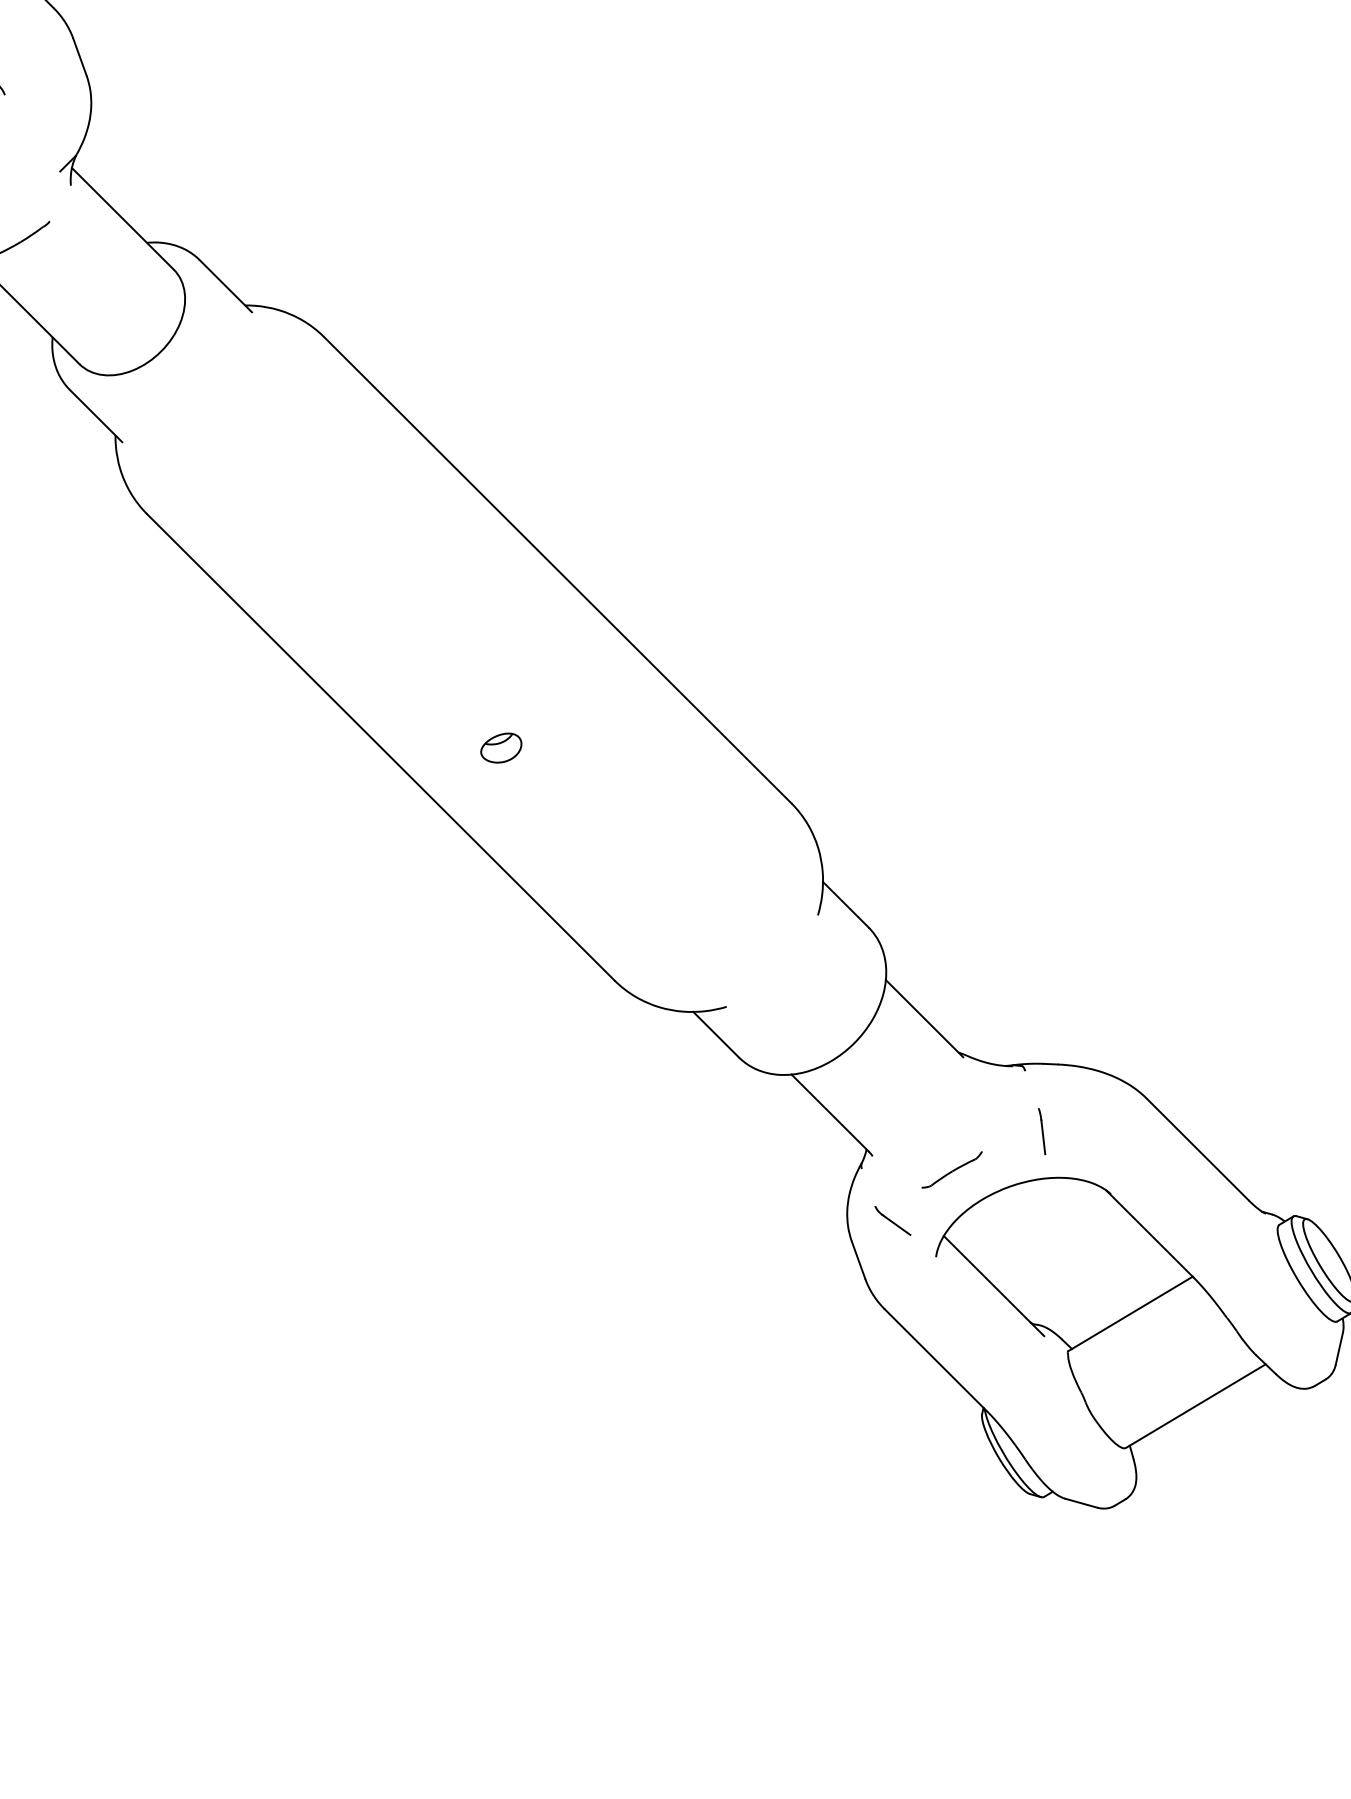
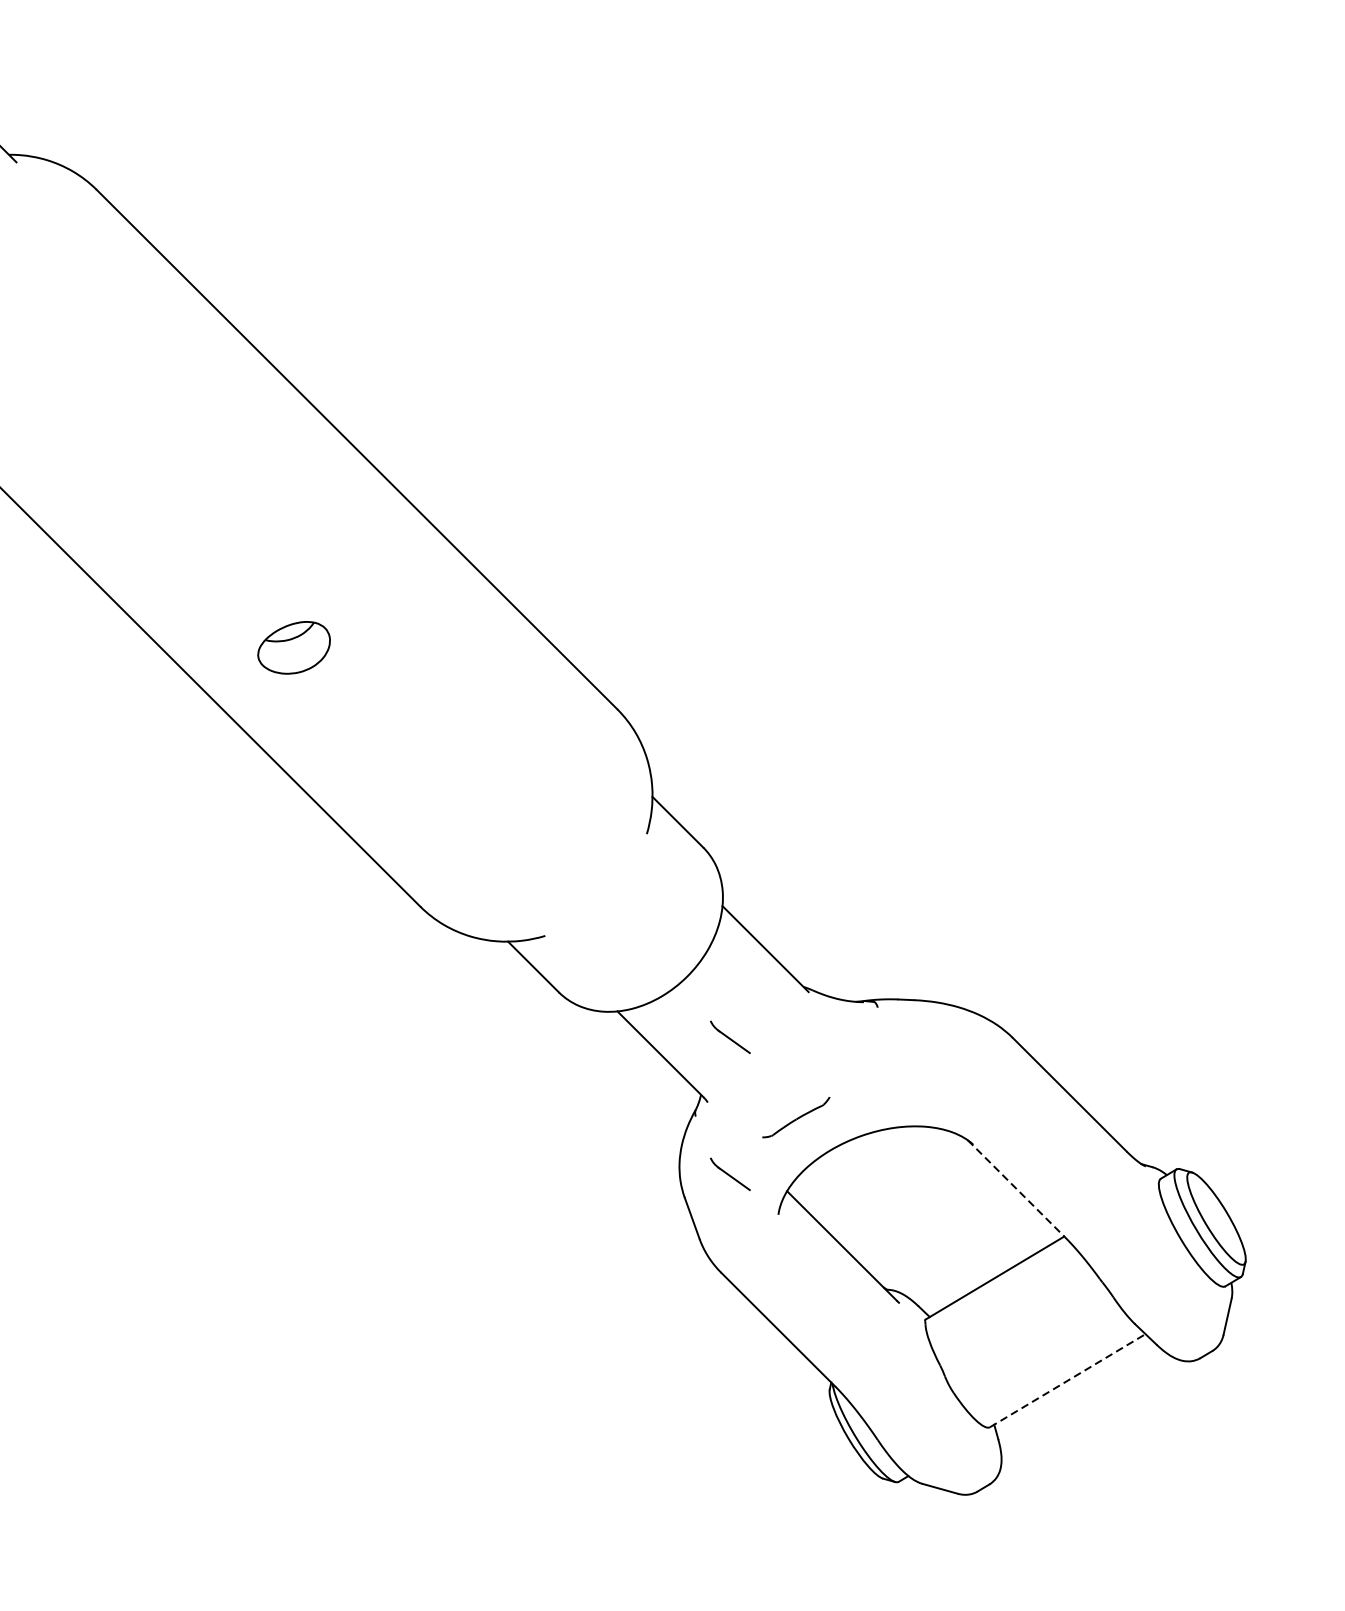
part: (501, 747) -> (294, 647), size x1.6
part: (892, 1097) -> (729, 1036), added
part: (1041, 1131) -> (895, 1074), removed
line: (1149, 1233) -> (1016, 1188), solid -> dashed
line: (1196, 1405) -> (1068, 1379), solid -> dashed

